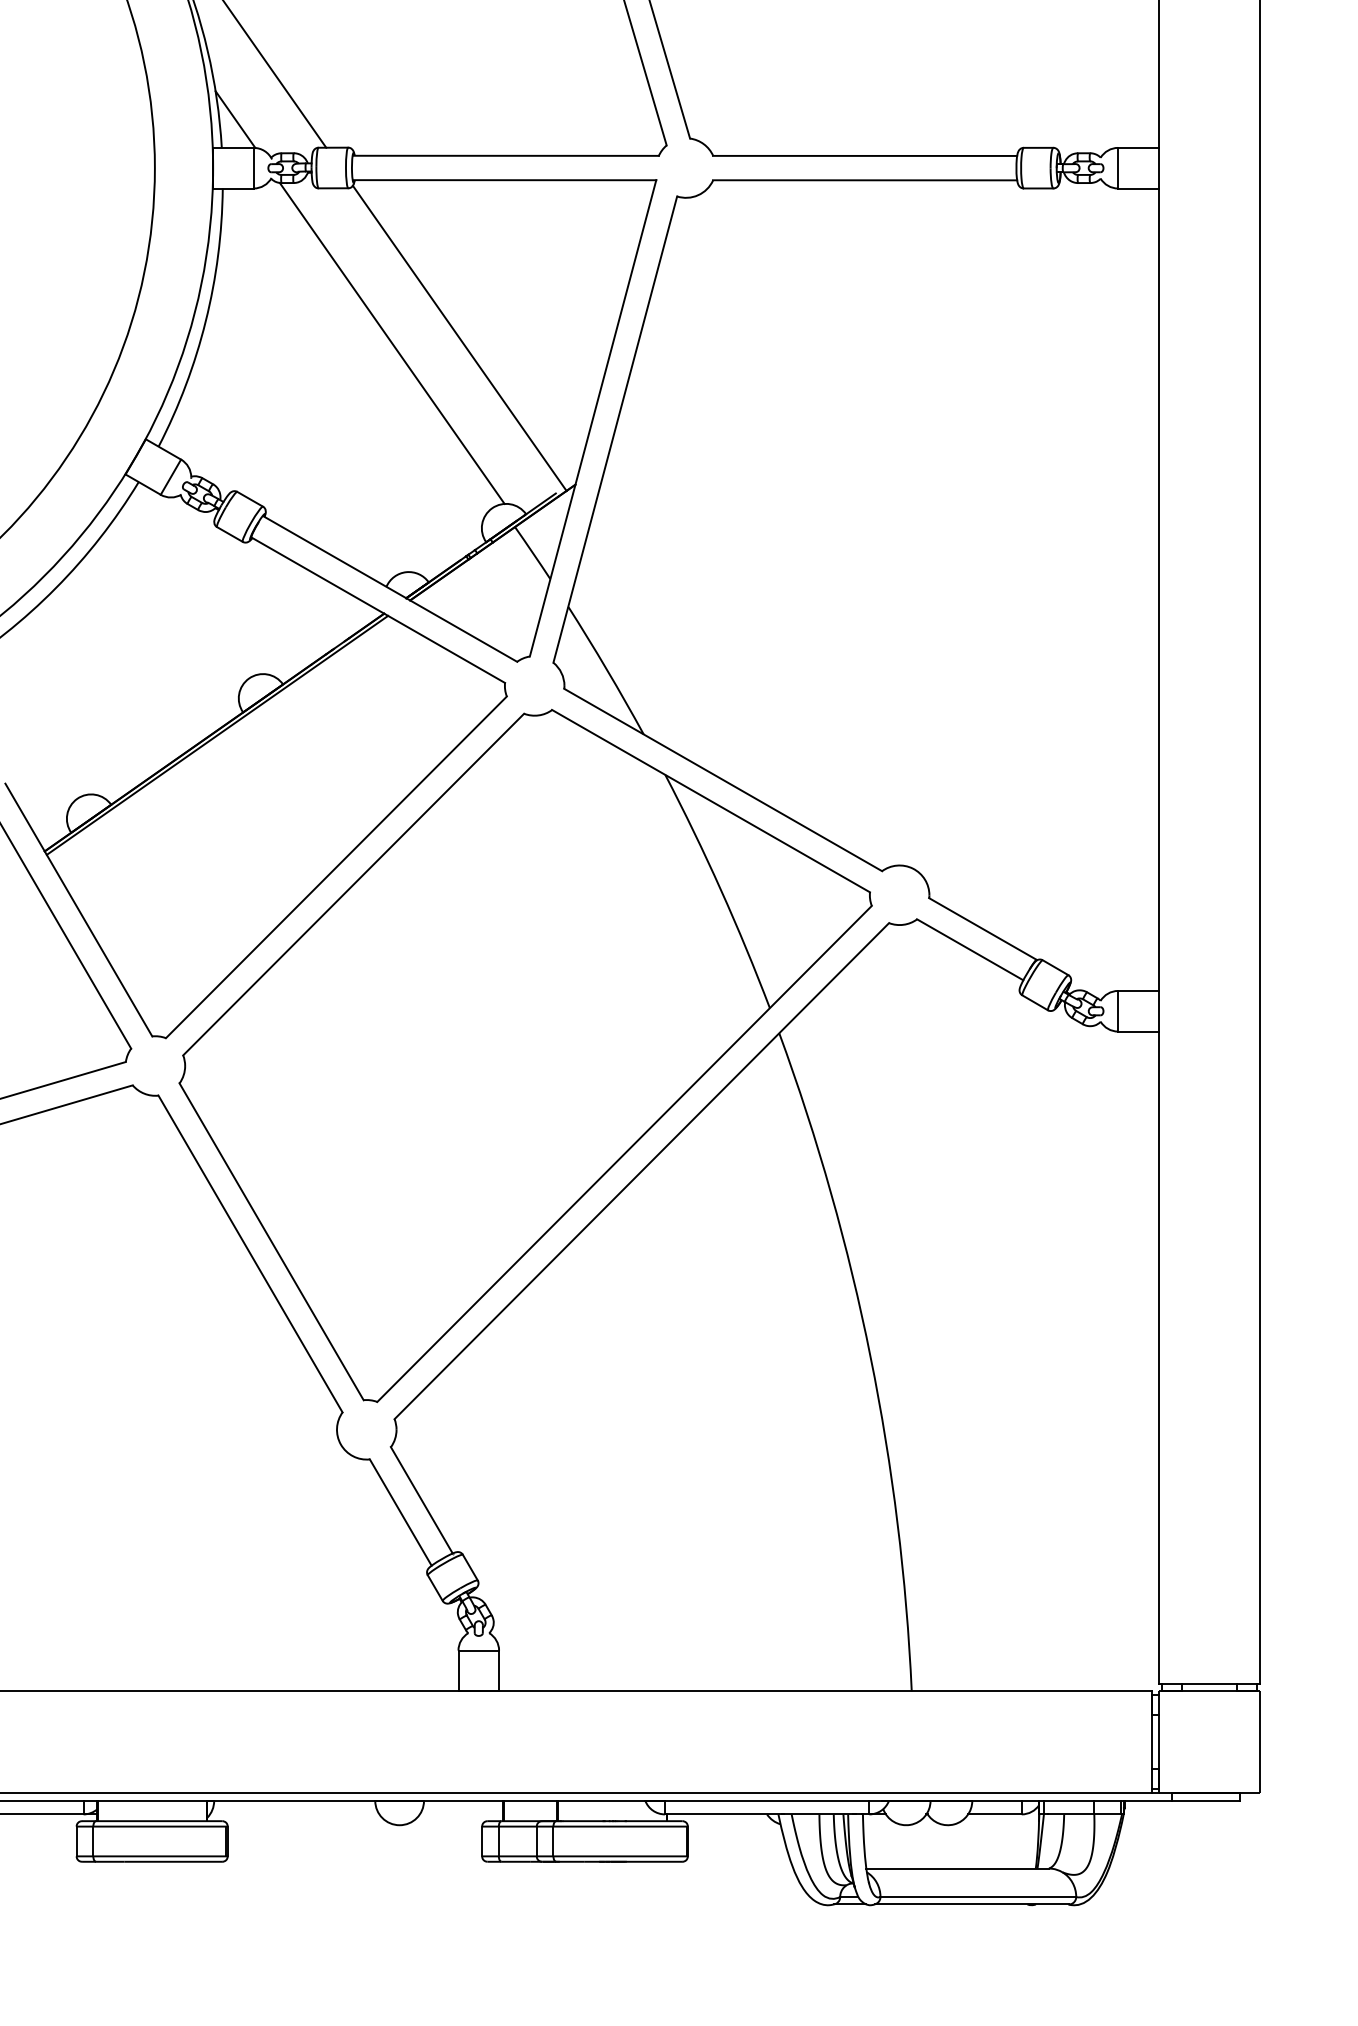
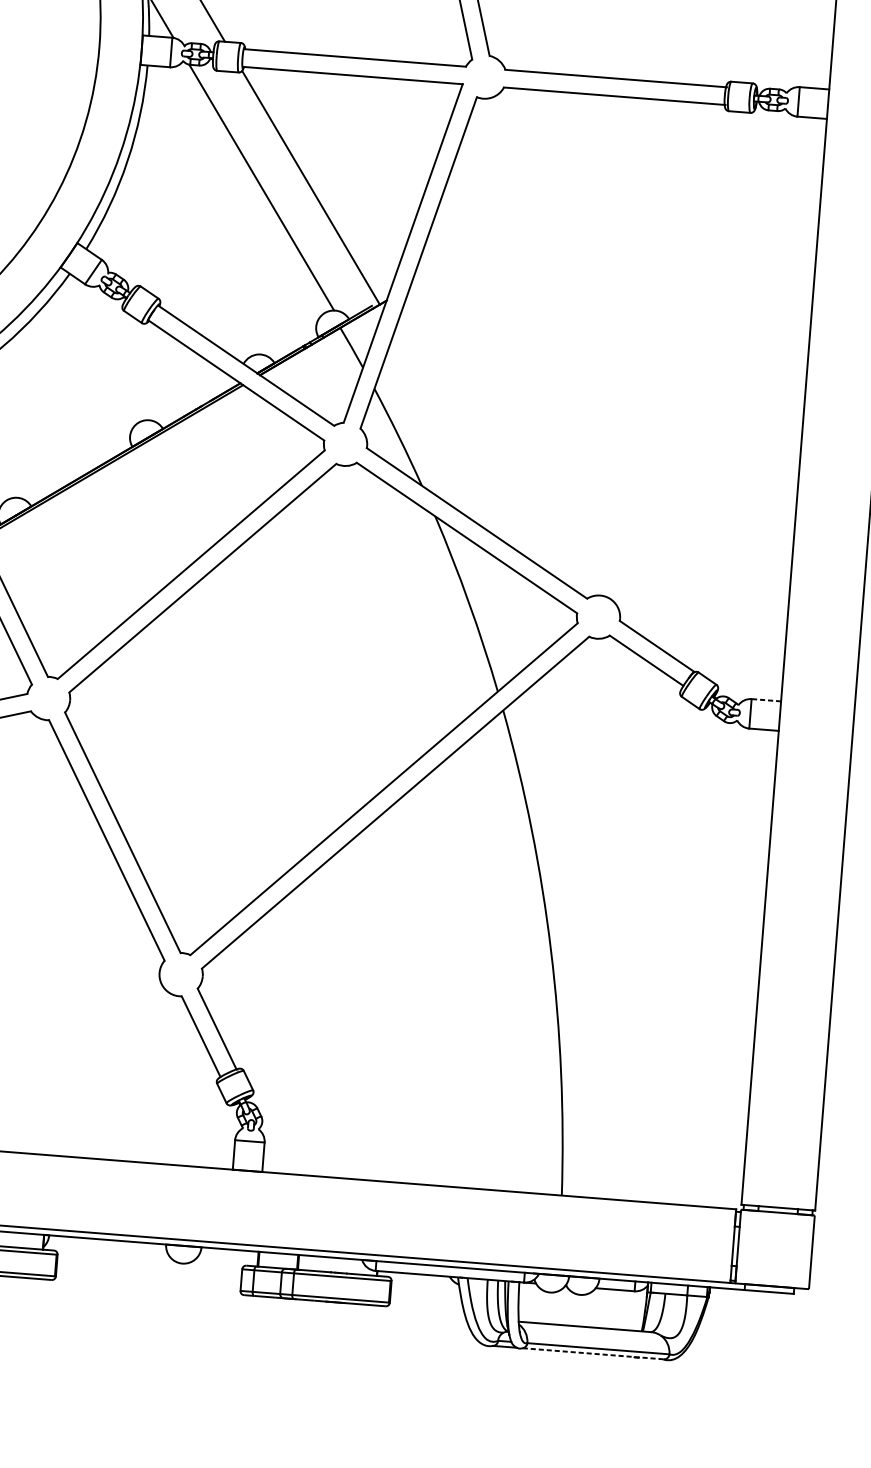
line: (1137, 990) -> (765, 699), solid -> dashed
line: (972, 1904) -> (593, 1353), solid -> dashed

